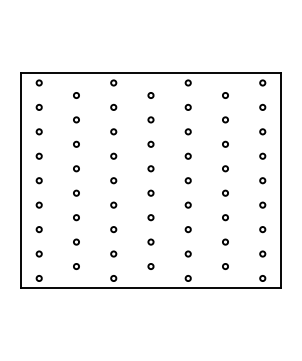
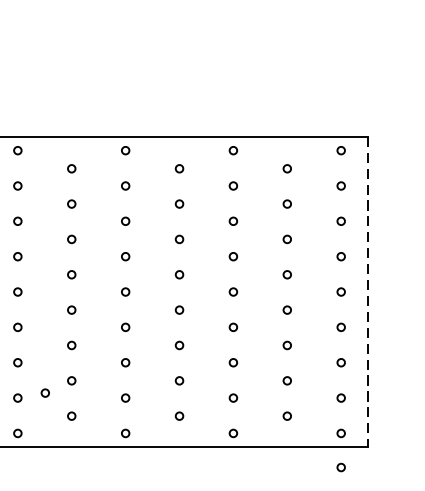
line: (281, 180) -> (368, 291), solid -> dashed
circle: (57, 250) -> (44, 392), added
circle: (262, 301) -> (340, 466), added

